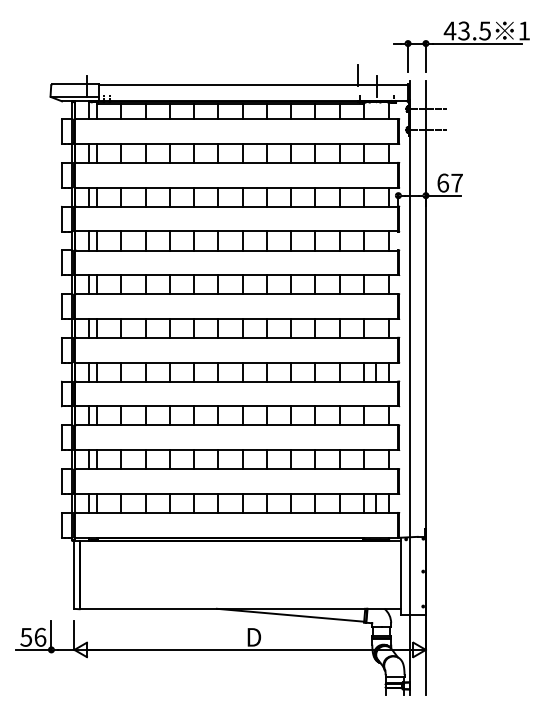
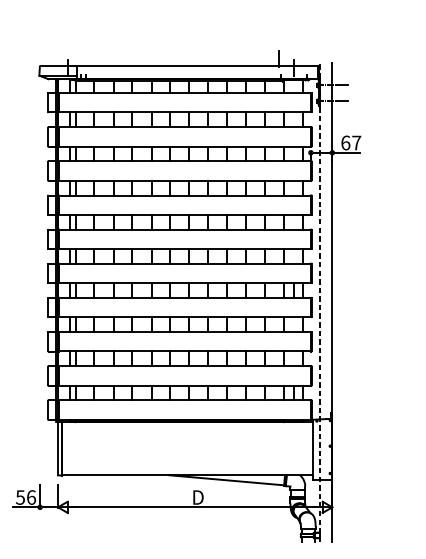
part: (461, 46) -> (360, 36), removed
line: (409, 387) -> (319, 302), solid -> dashed

